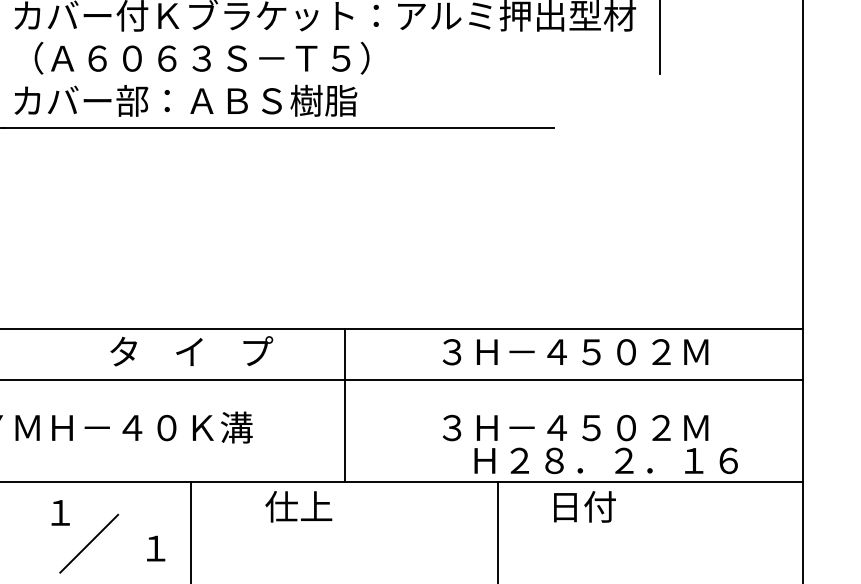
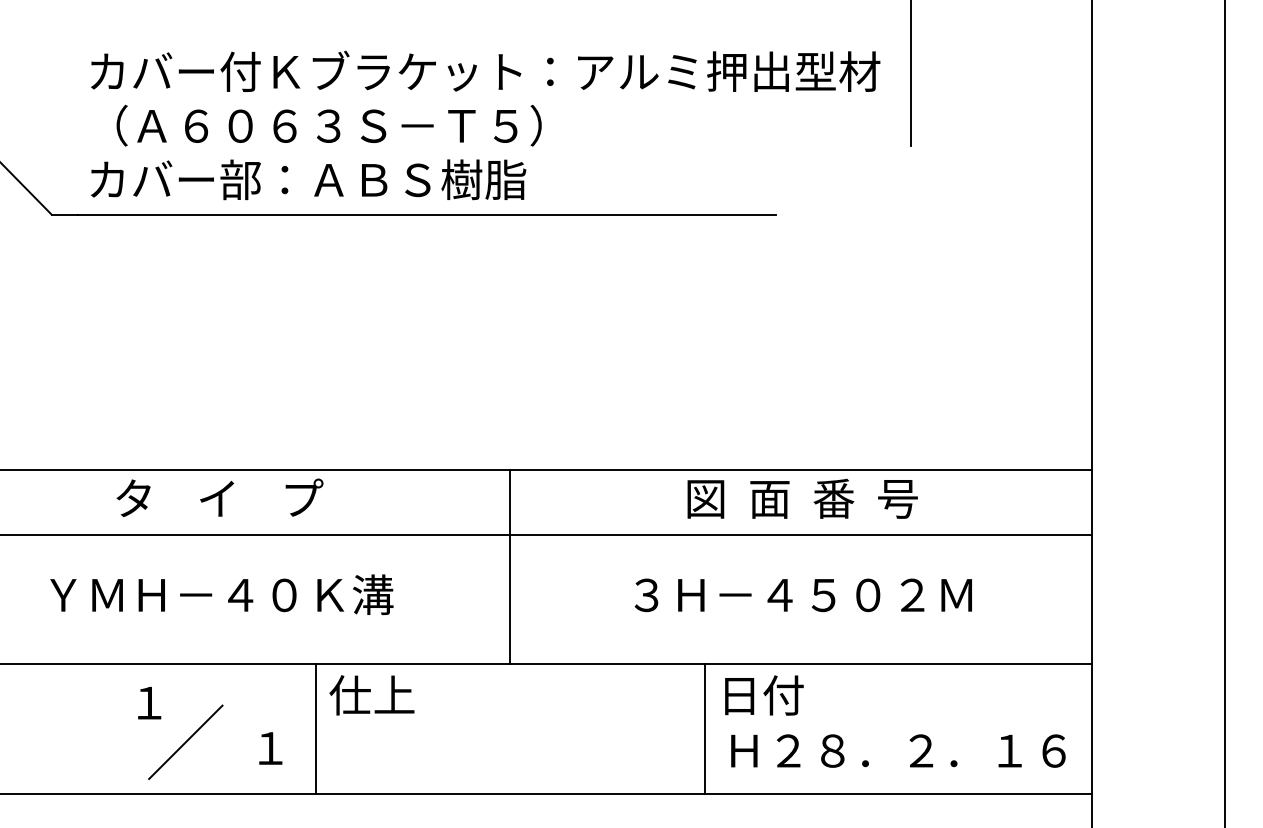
text: (191, 350) -> (219, 497), moved
text: (574, 351) -> (802, 498), ３Ｈ－４５０２Ｍ -> 図  面  番  号
text: (606, 460) -> (898, 750), moved
text: (298, 506) -> (371, 695), moved
text: (585, 506) -> (764, 695), moved

